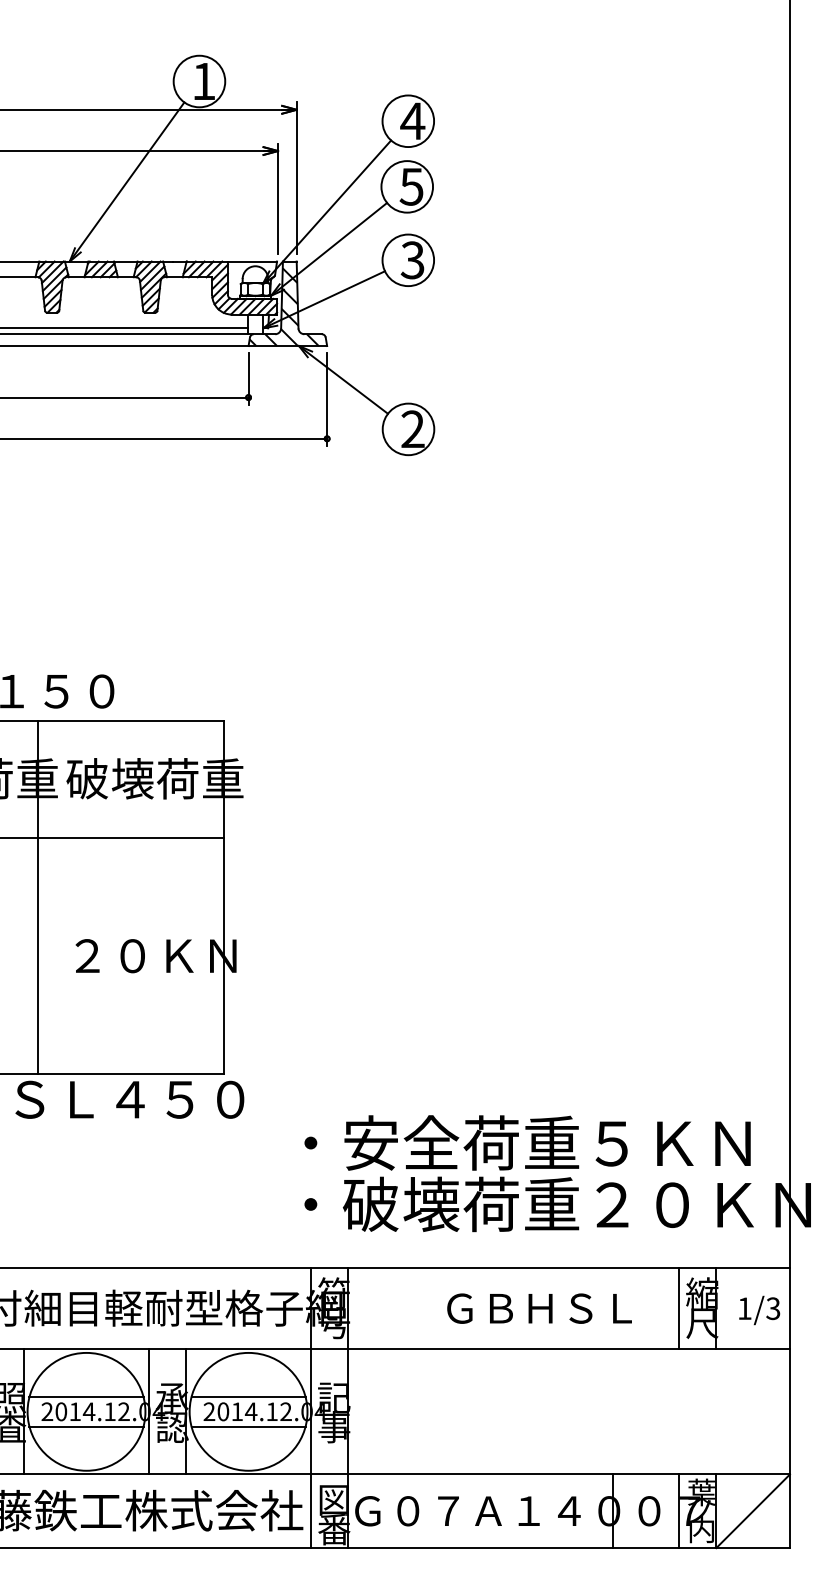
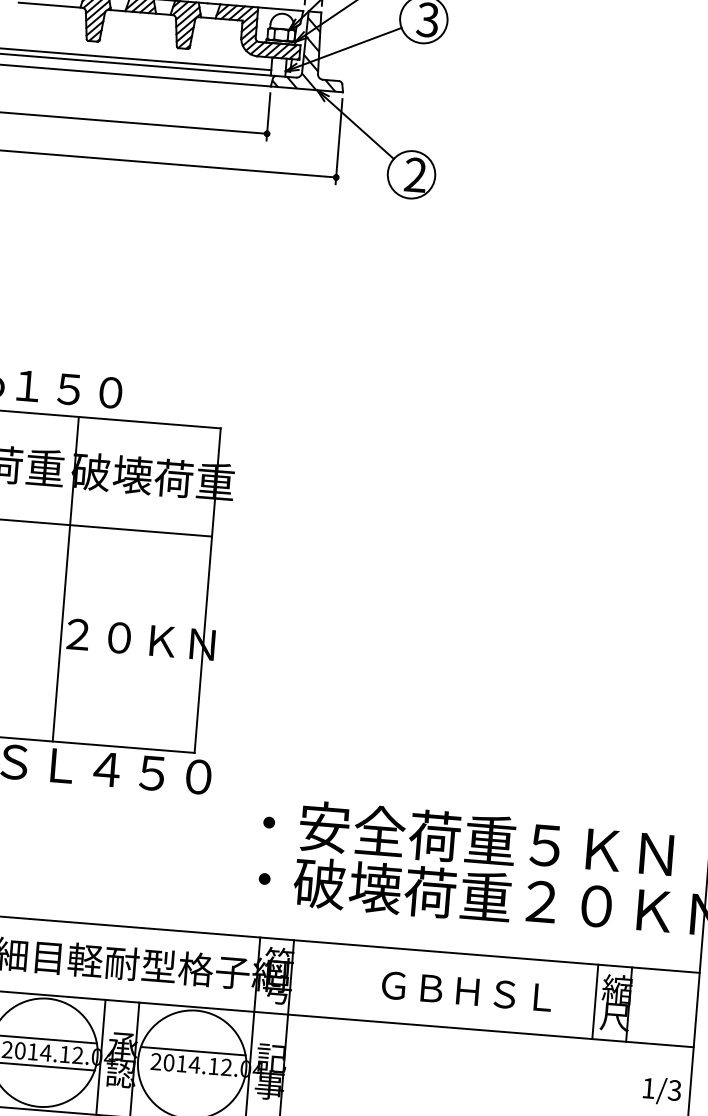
line: (38, 897) -> (65, 579), moved
text: (759, 1310) -> (662, 1091), moved
line: (248, 1426) -> (191, 1078), removed

